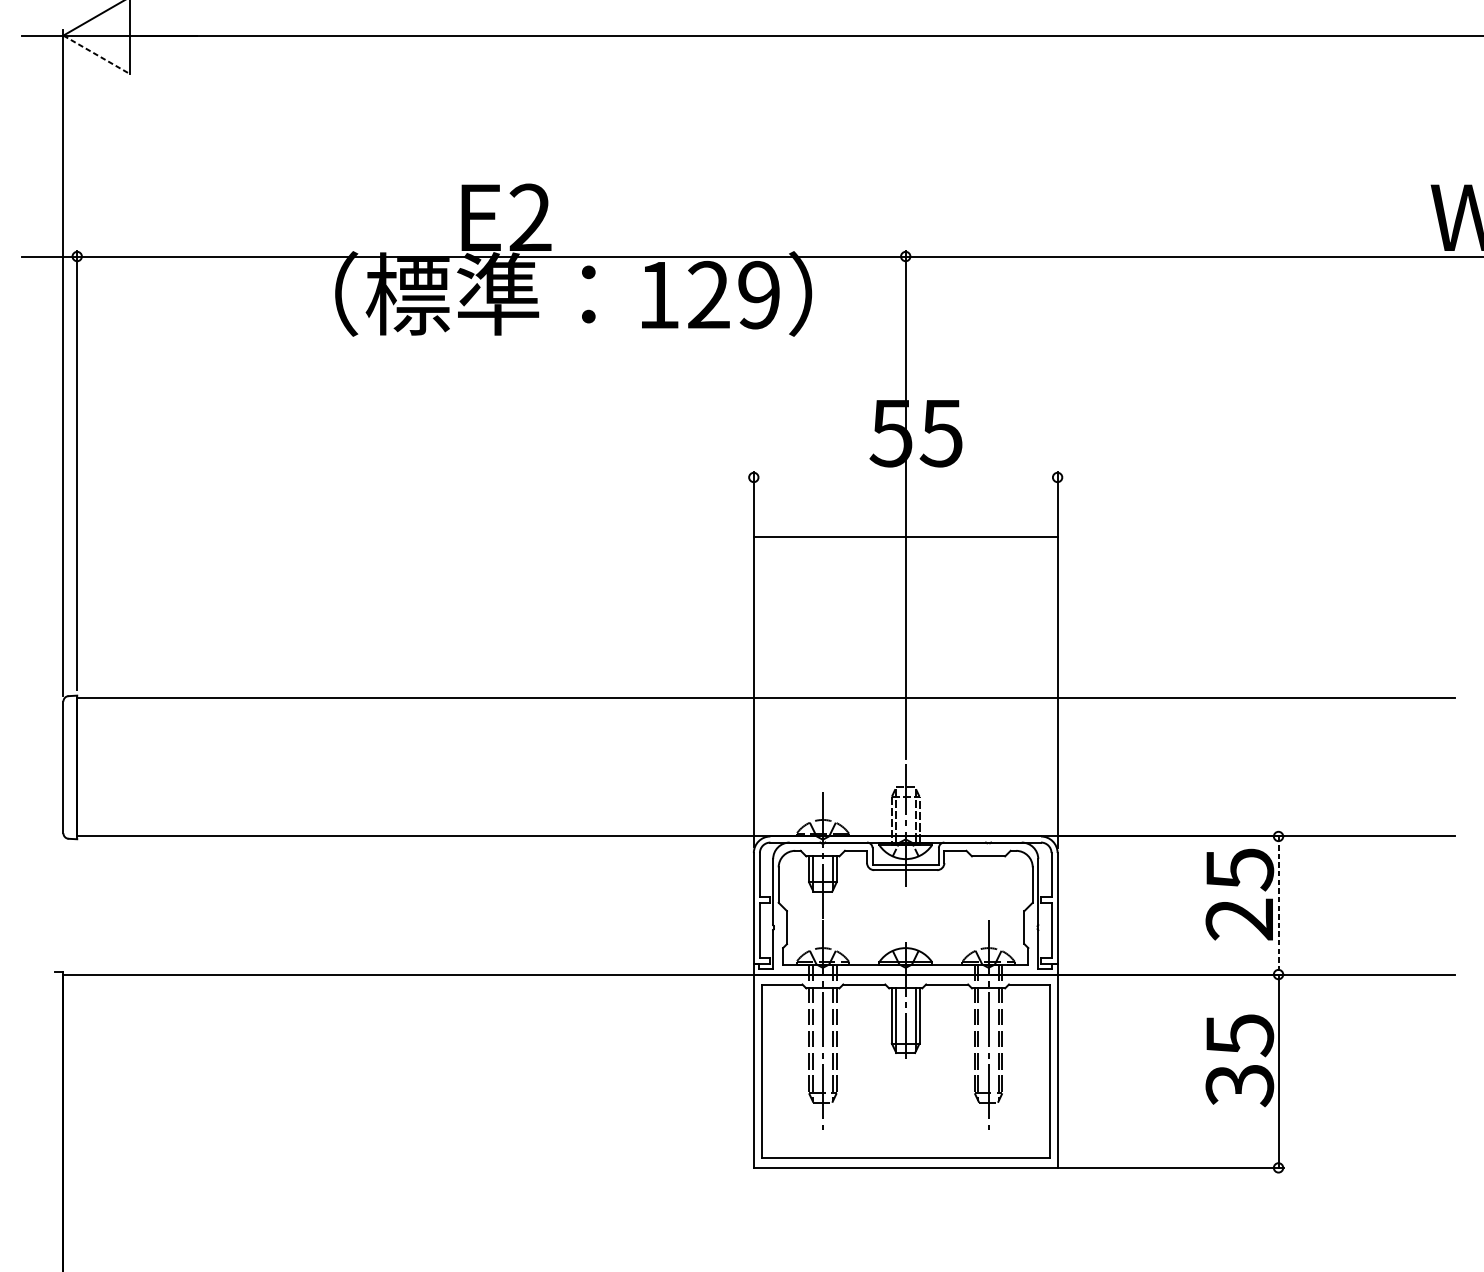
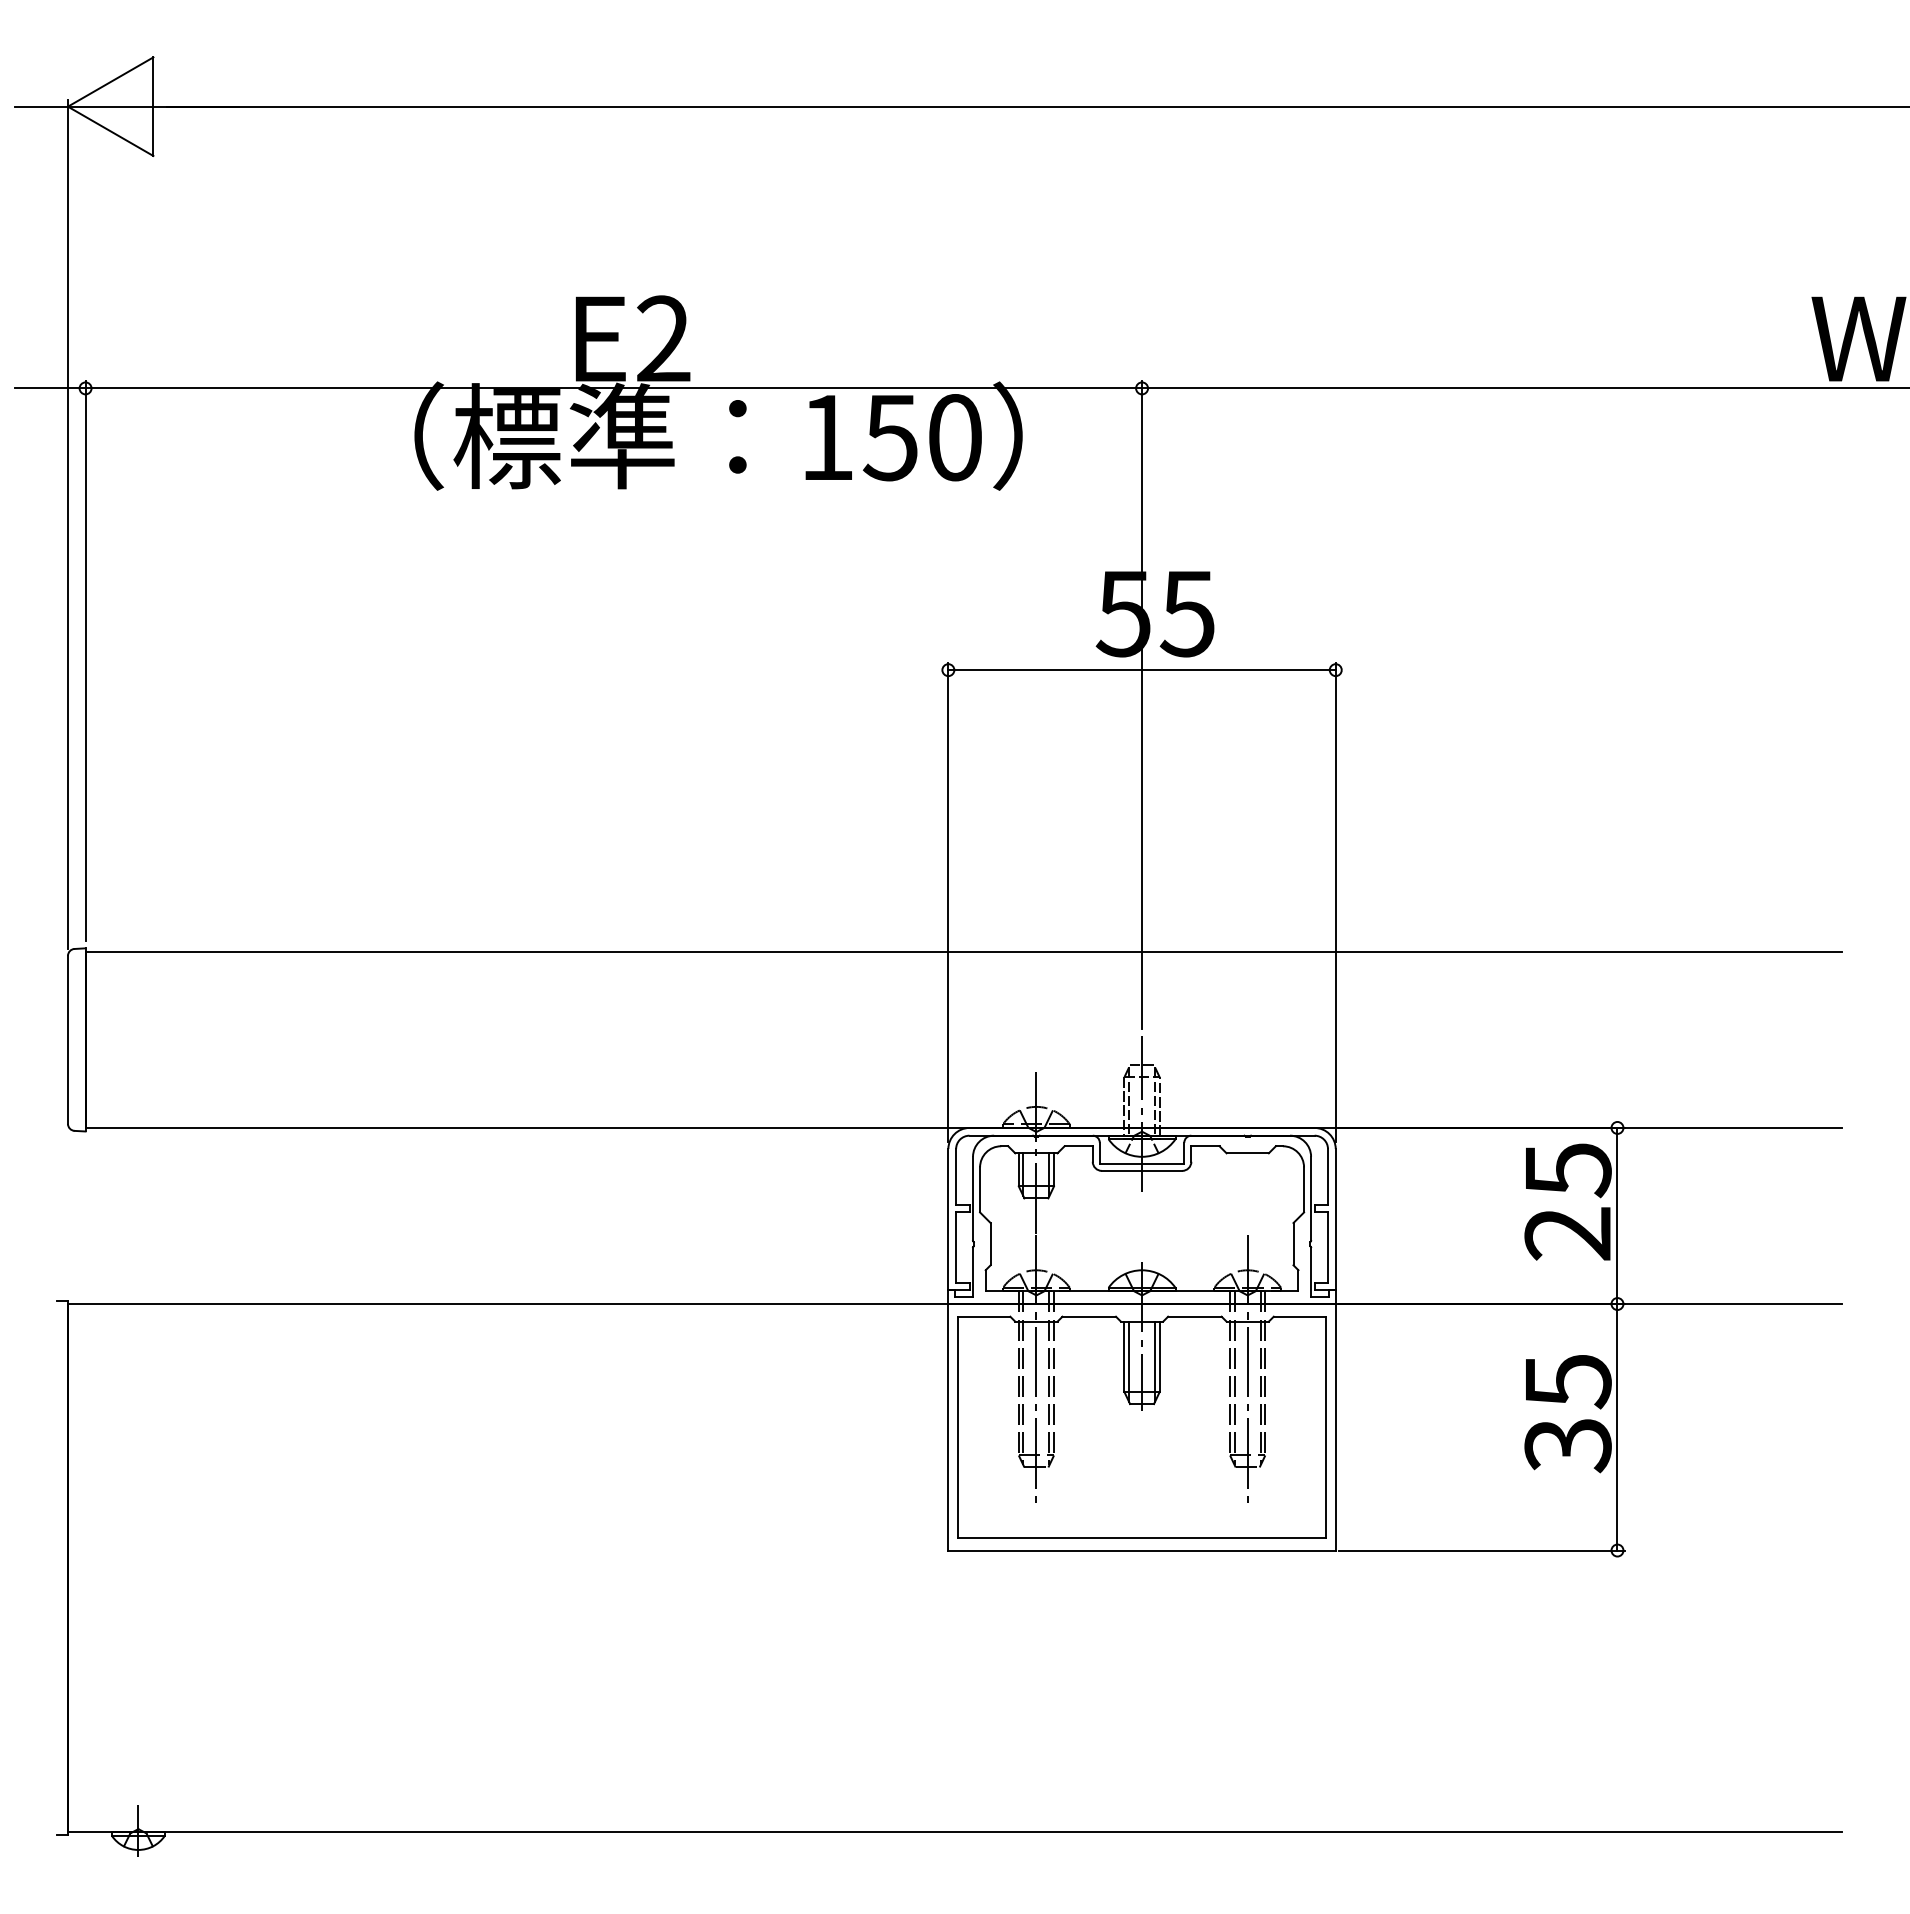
line: (97, 55) -> (111, 131), dashed -> solid
text: (732, 295) -> (921, 437), 129 -> 150
line: (905, 537) -> (1141, 670), moved
line: (1278, 905) -> (1617, 1216), dashed -> solid

